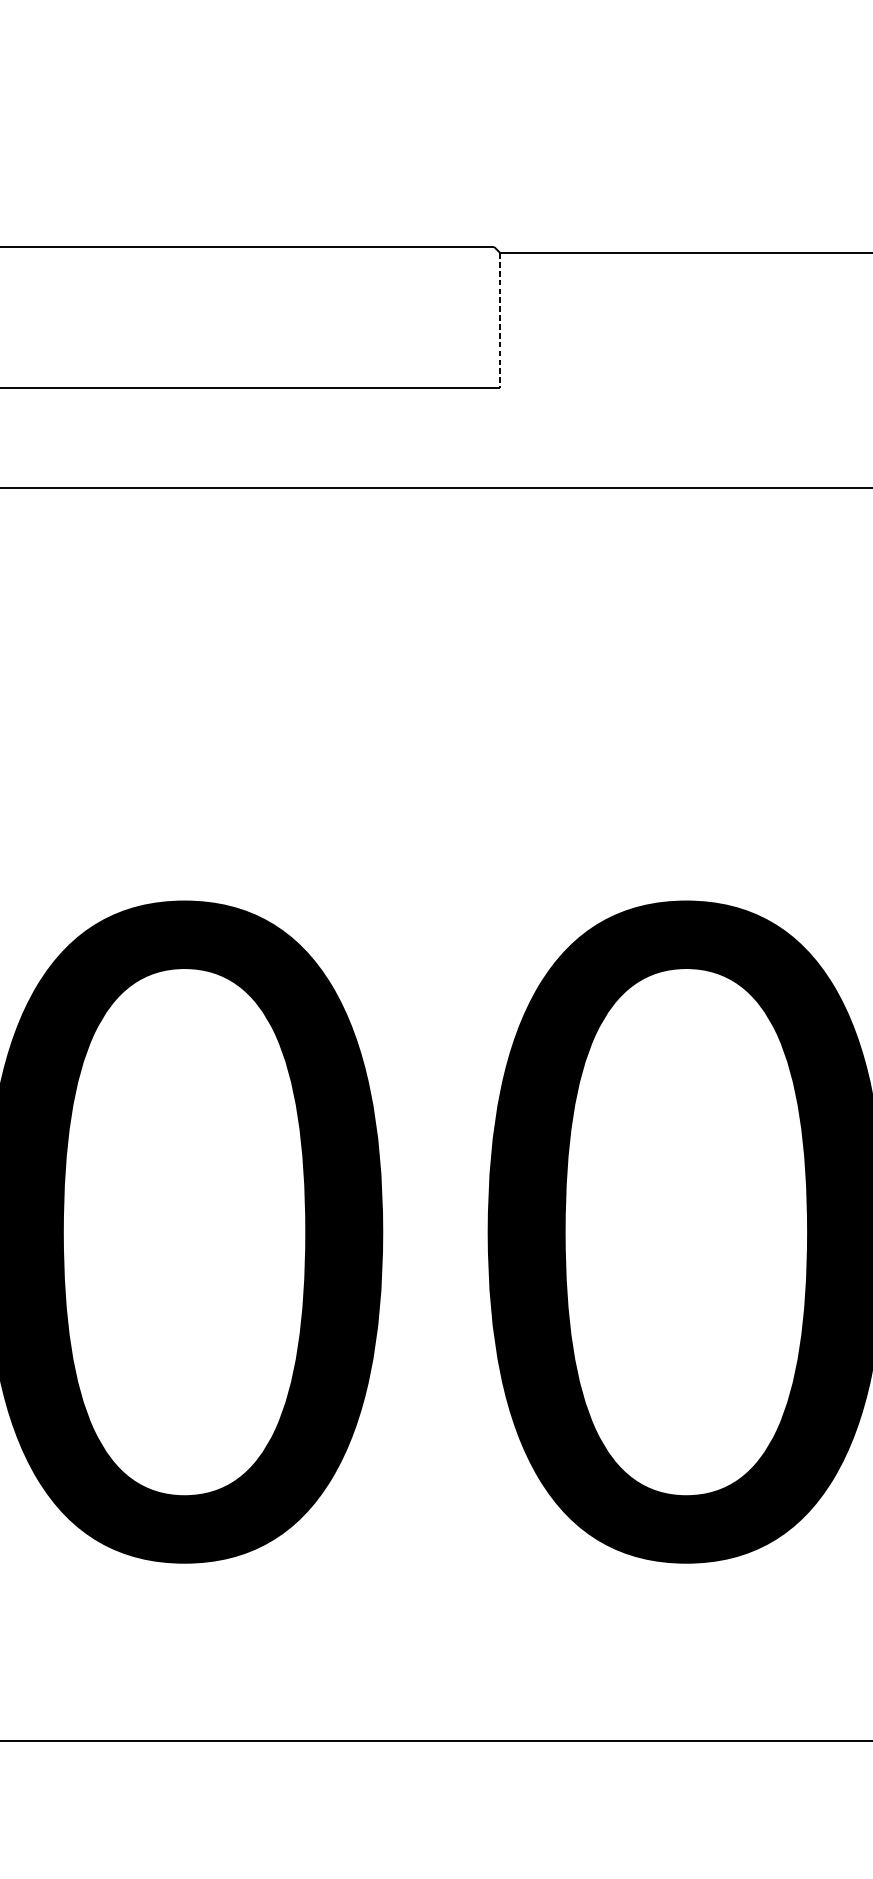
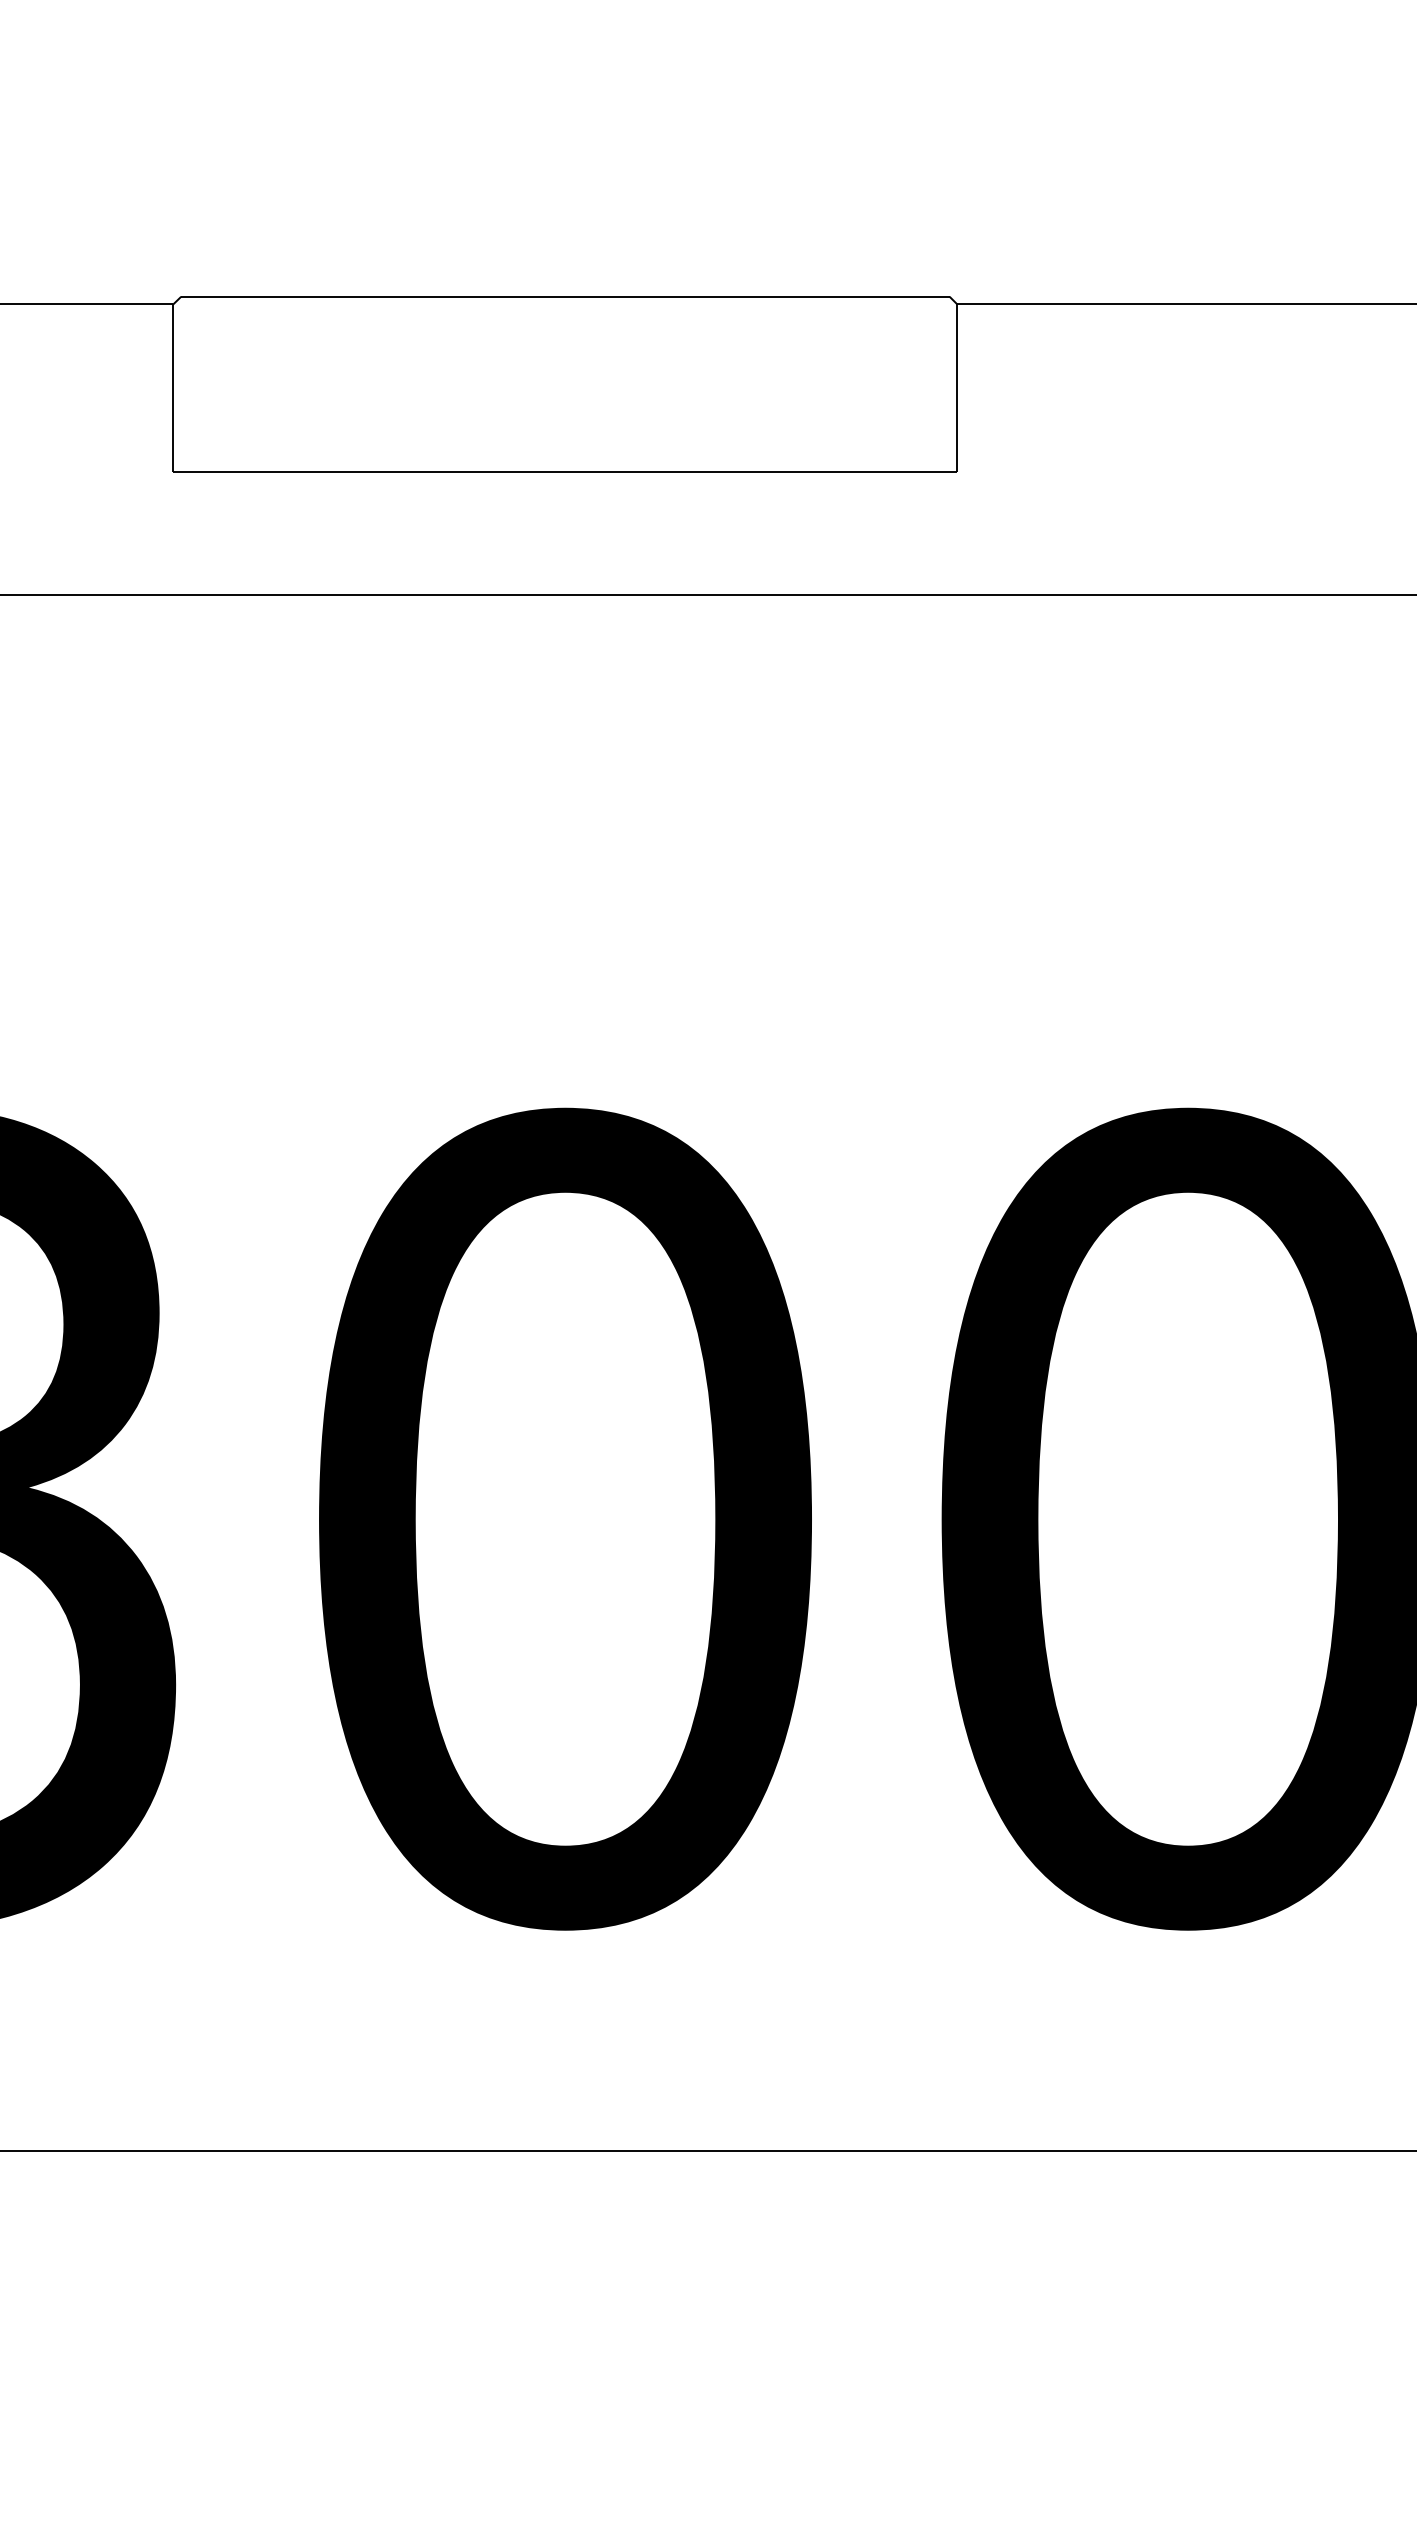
line: (500, 320) -> (957, 388), dashed -> solid

